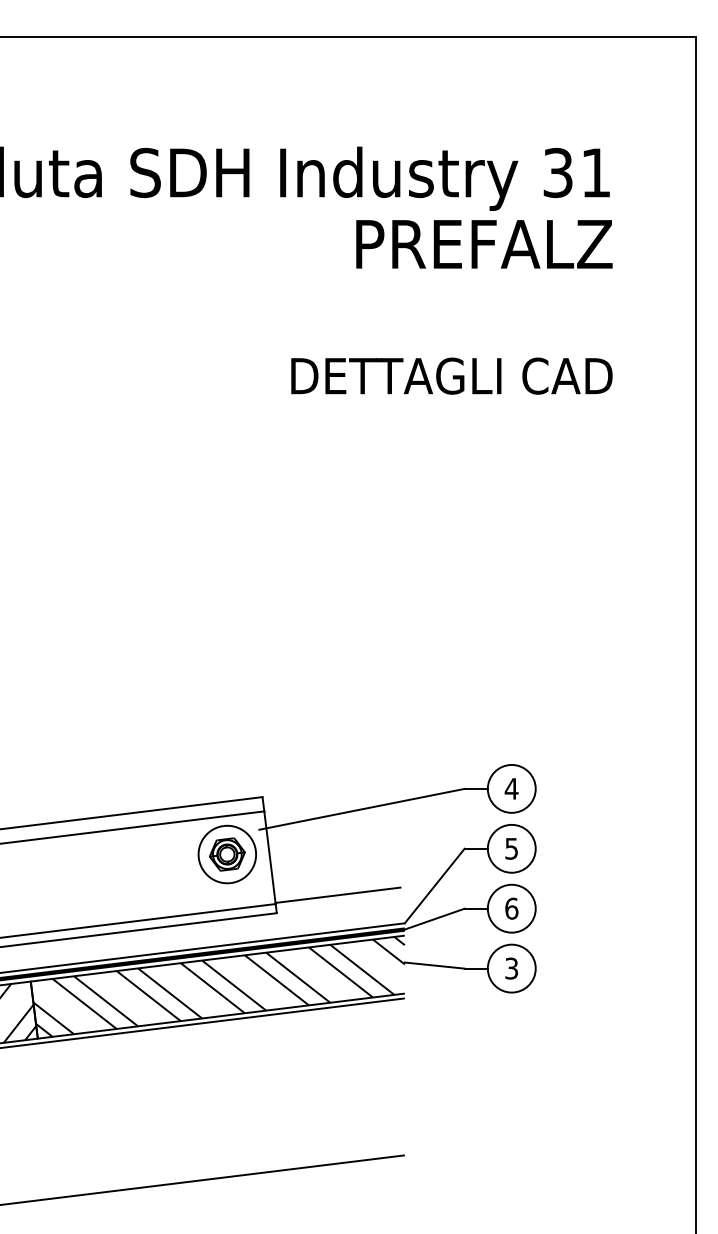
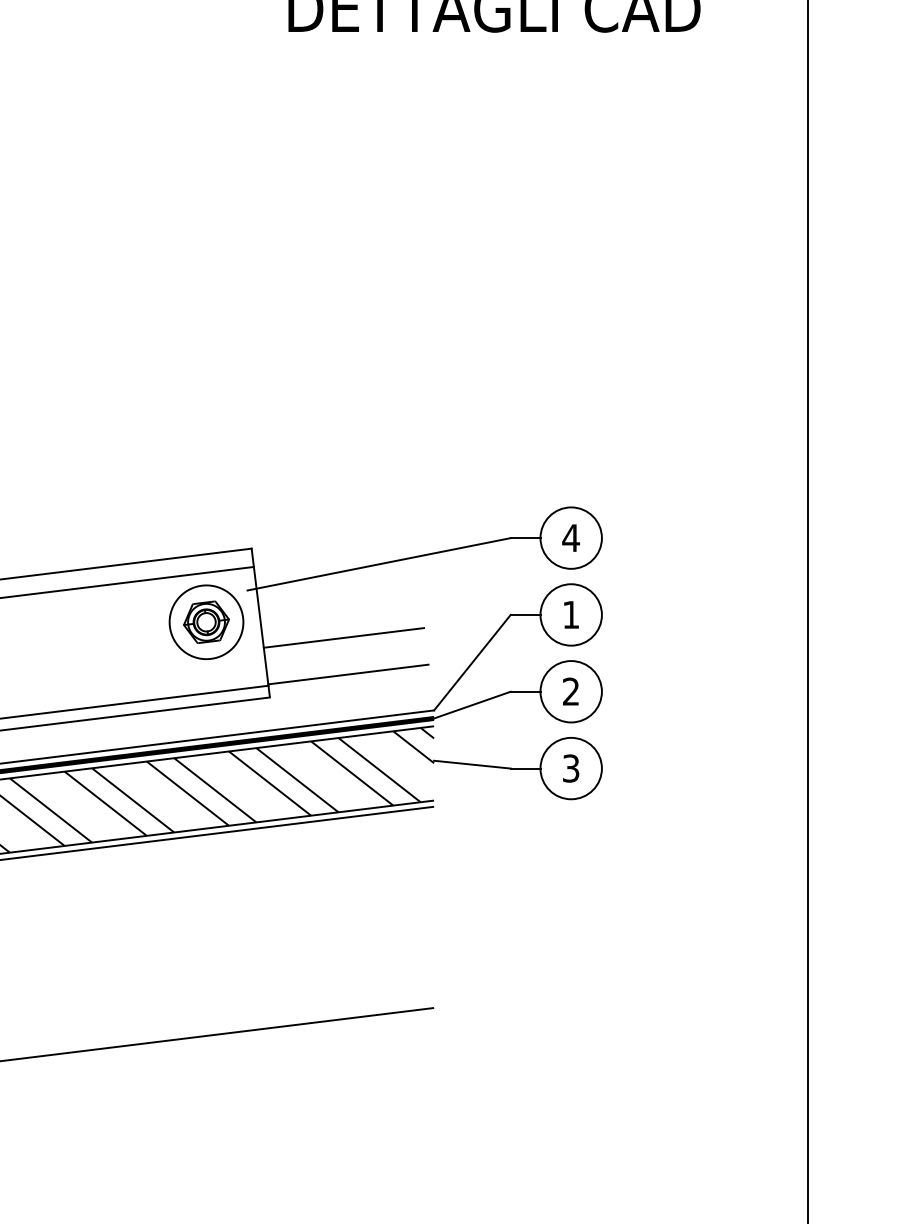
text: (511, 848) -> (570, 614), 5 -> 1
line: (334, 866) -> (343, 637), added
text: (511, 908) -> (570, 691), 6 -> 2

